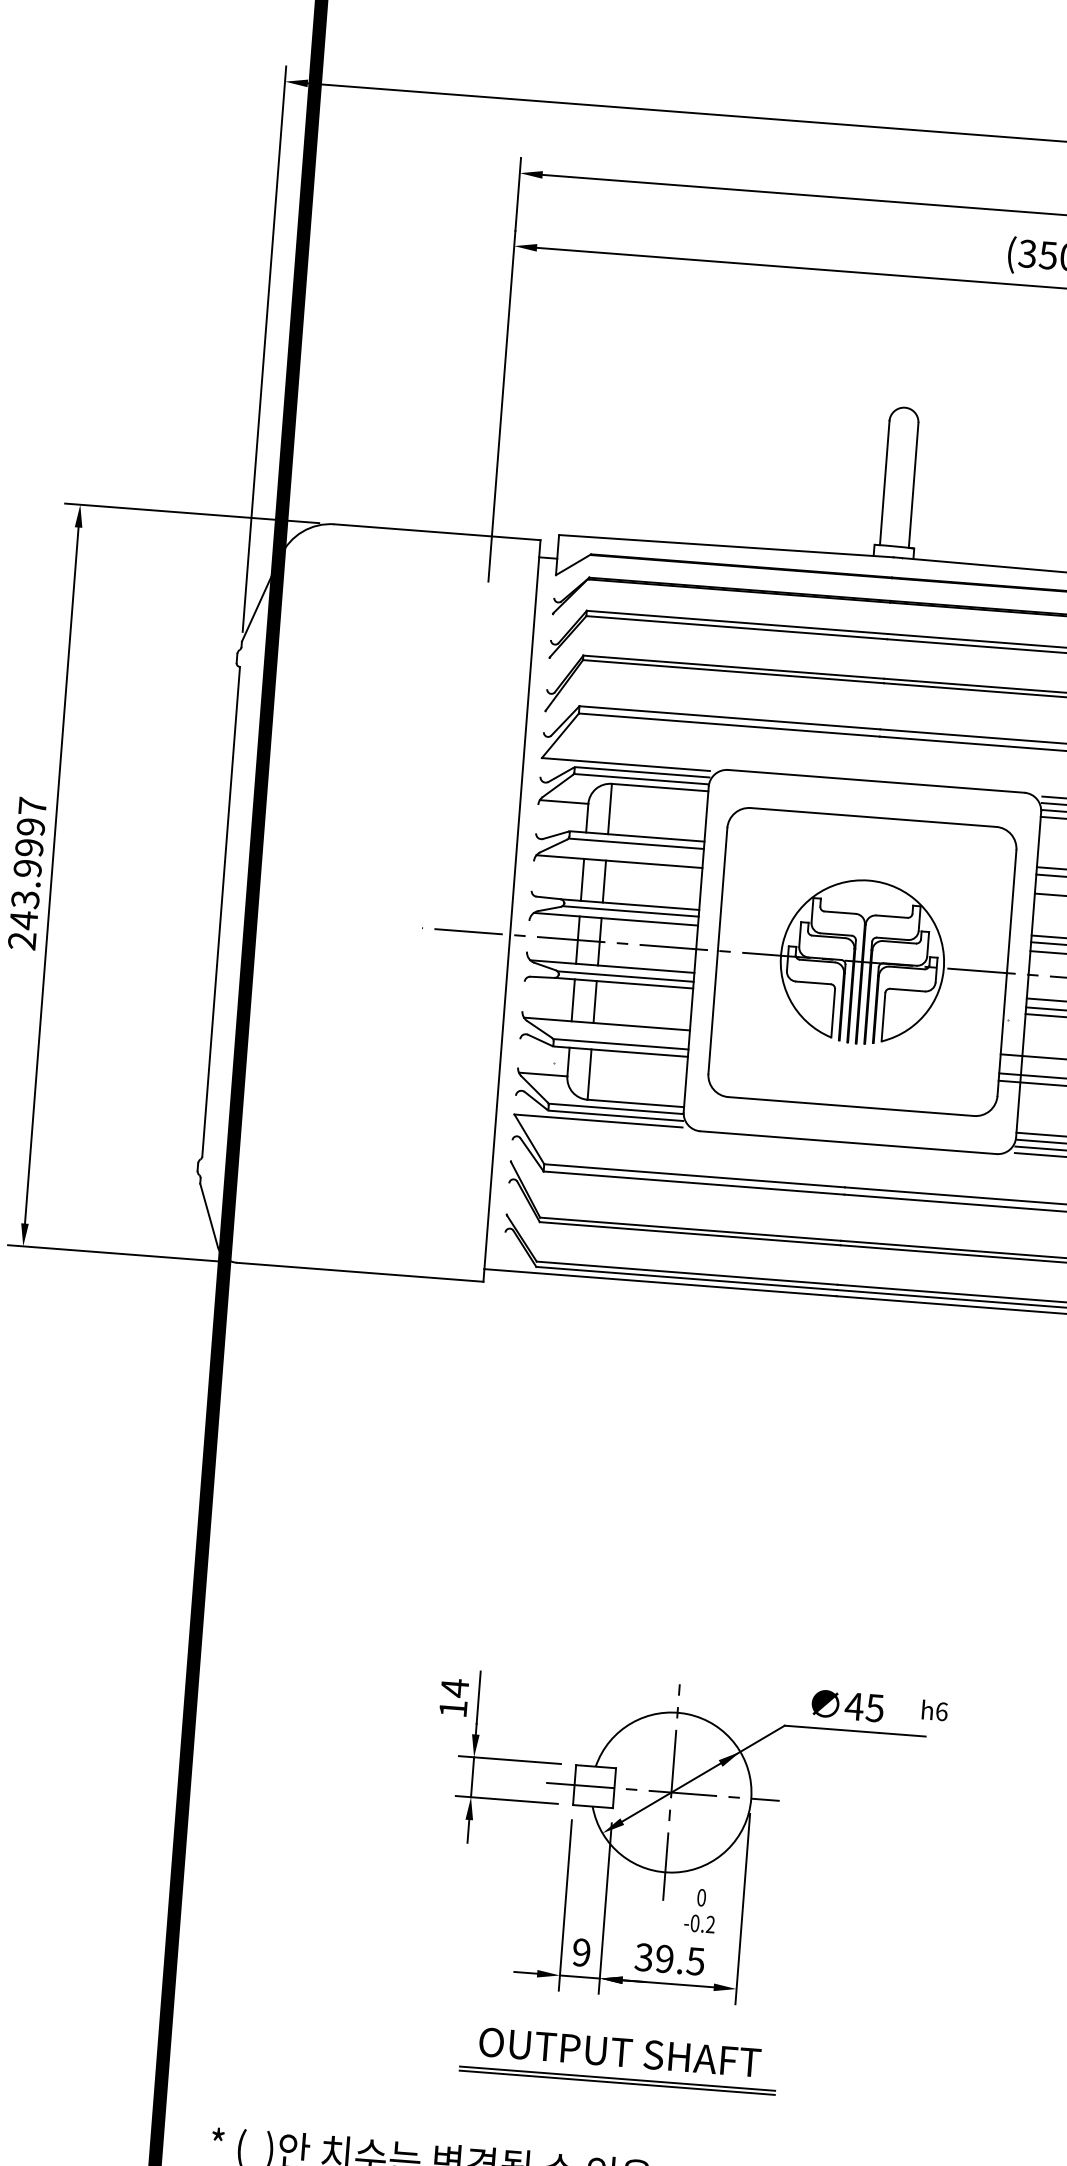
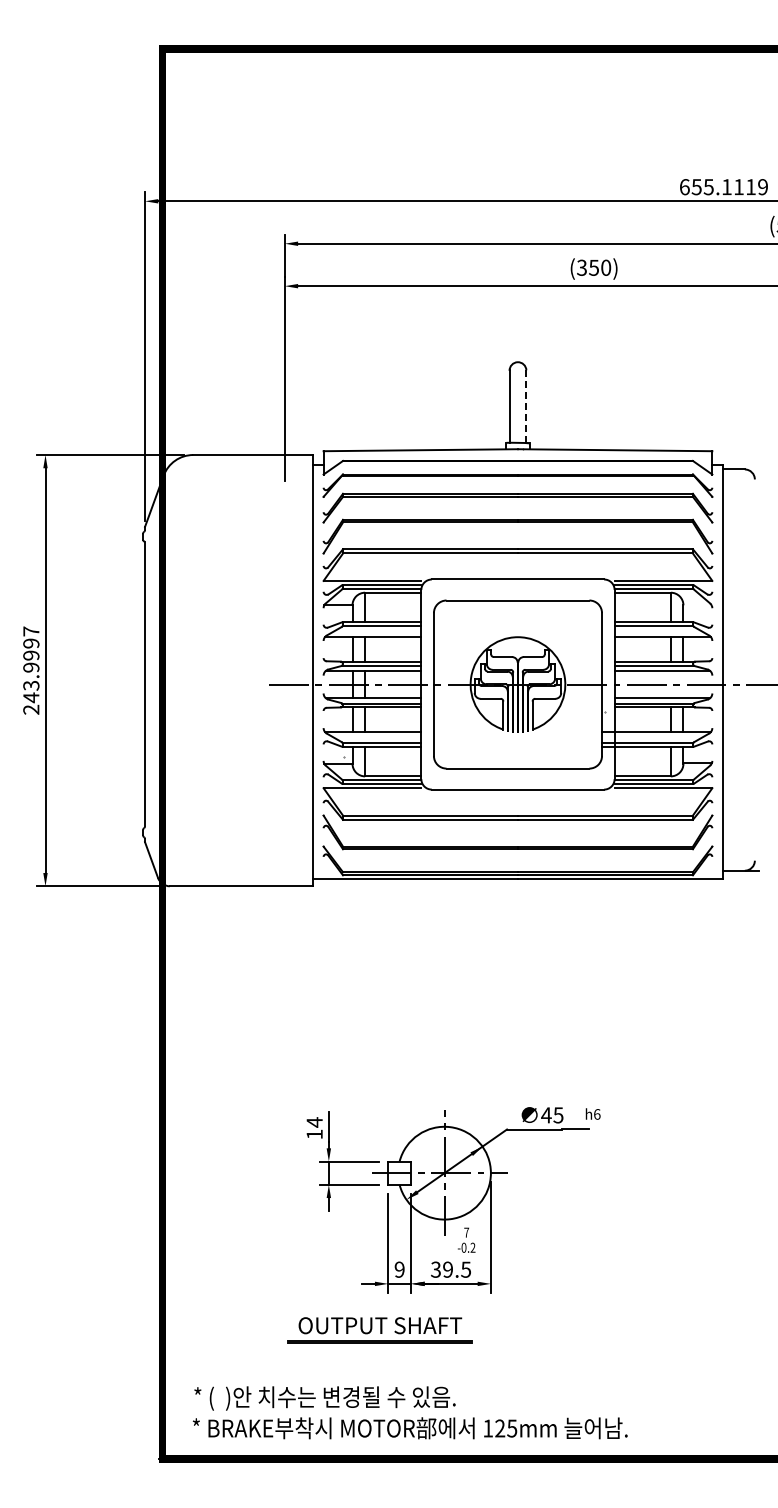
line: (913, 486) -> (526, 407), solid -> dashed
text: (701, 1897) -> (466, 1232), 0 -> 7
part: (617, 2060) -> (379, 1330), moved

